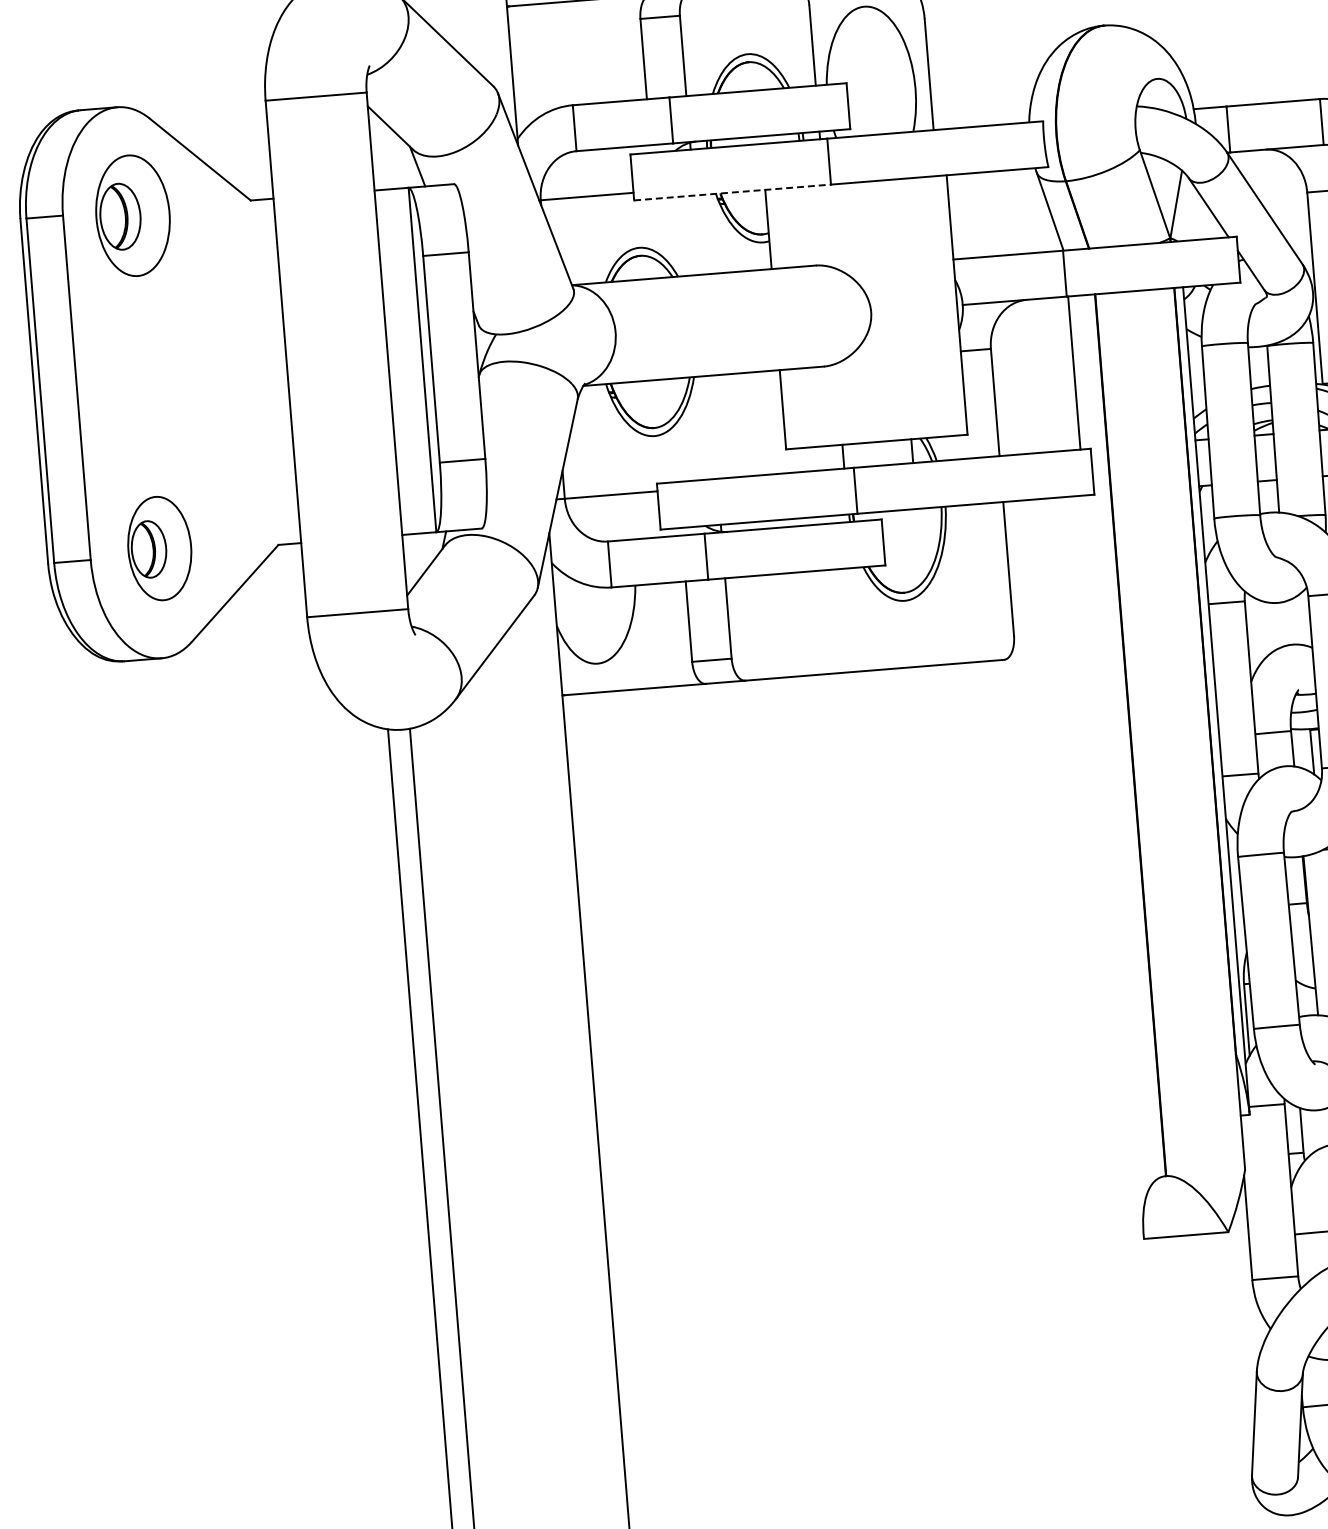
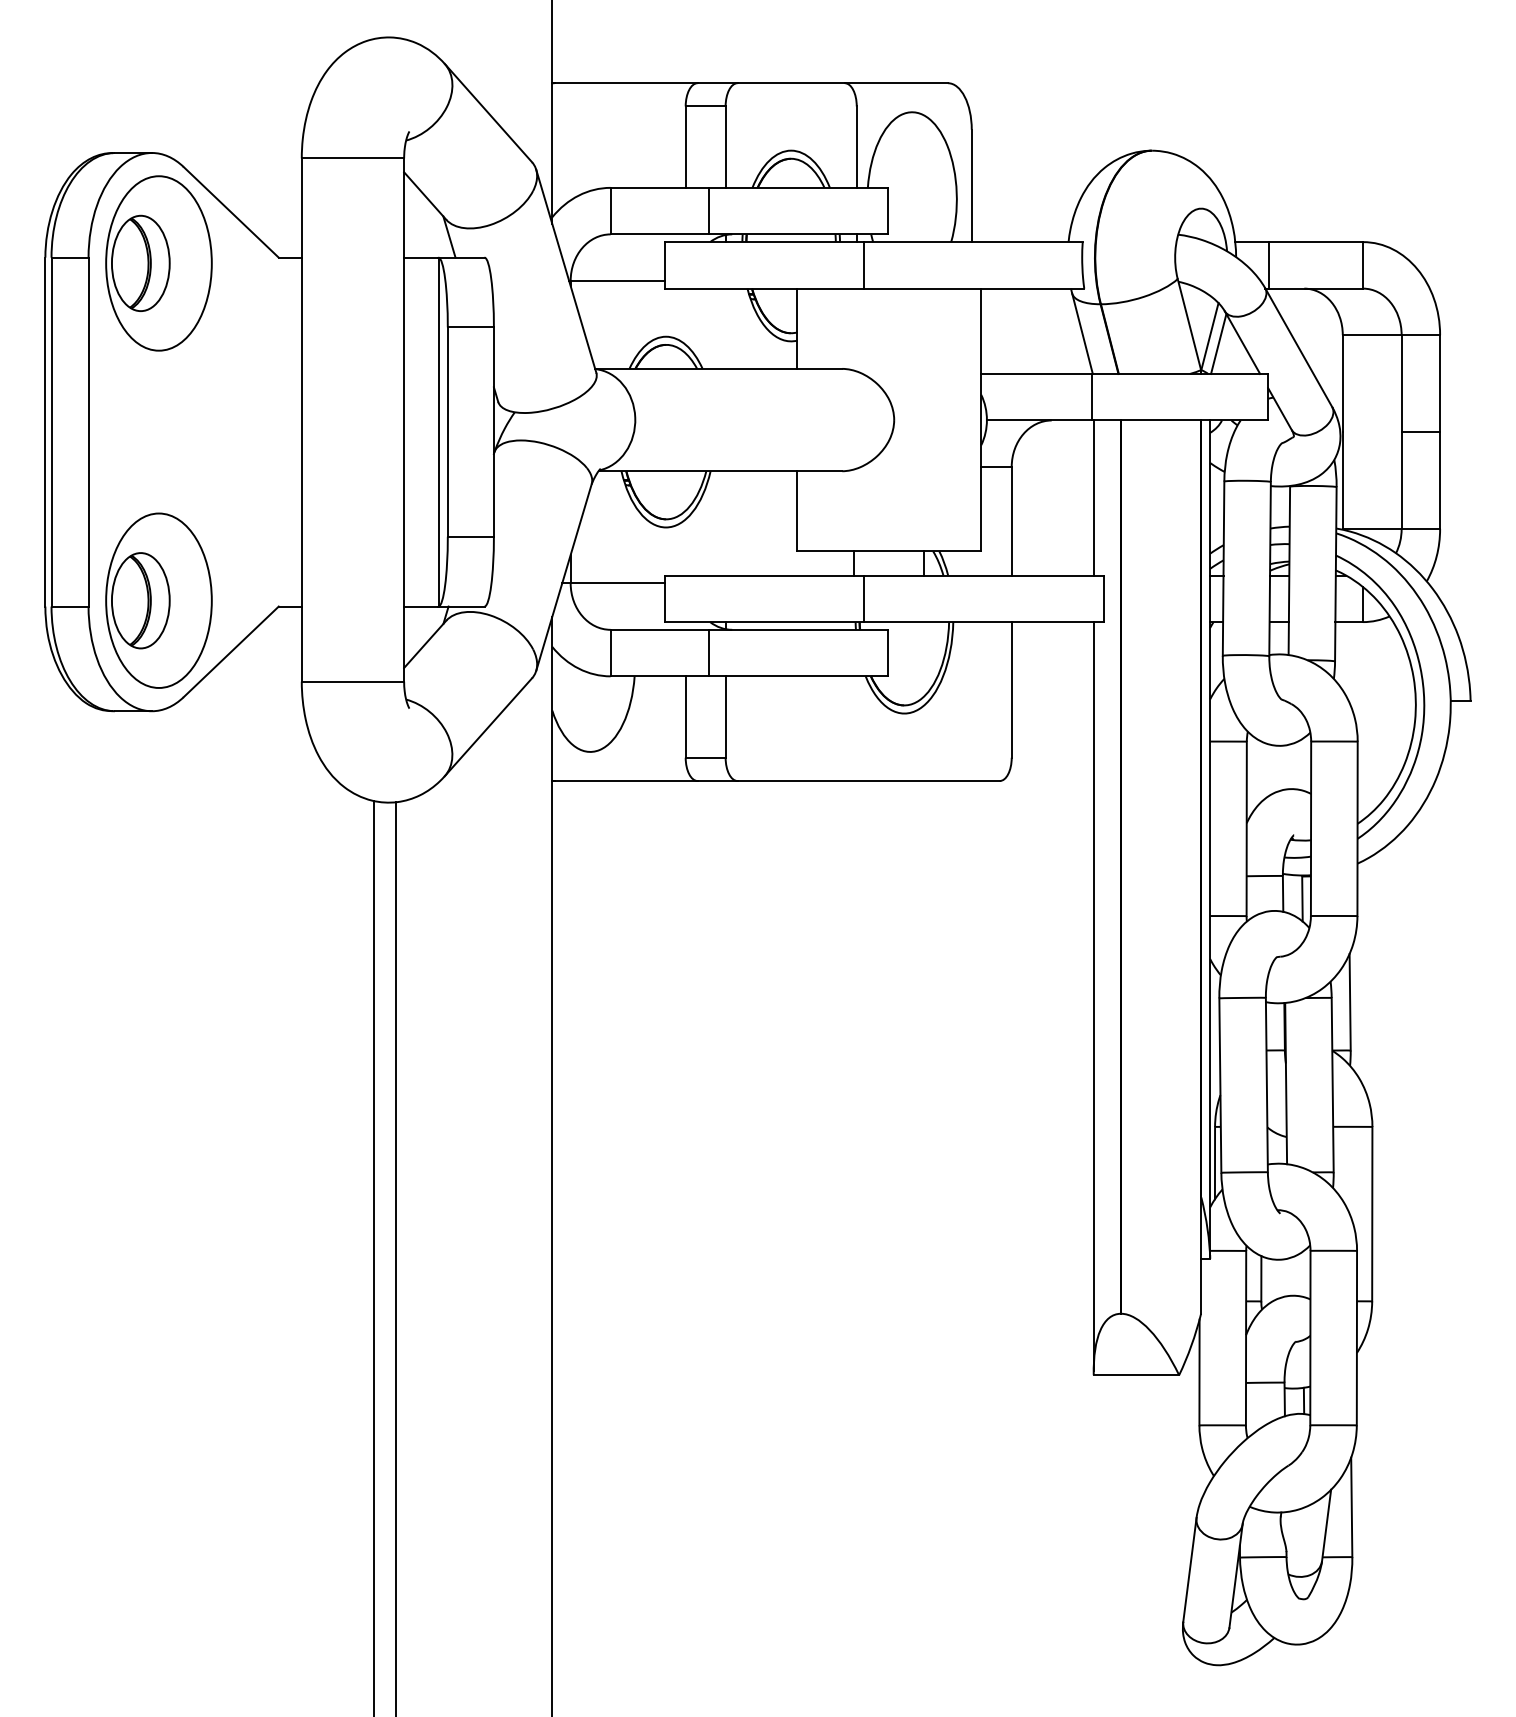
line: (732, 192) -> (764, 288), dashed -> solid
line: (1185, 210) -> (1218, 343), added
part: (132, 215) -> (158, 263), size x1.43
part: (159, 548) -> (158, 600), size x1.67
line: (1113, 865) -> (1093, 996), added

